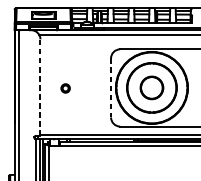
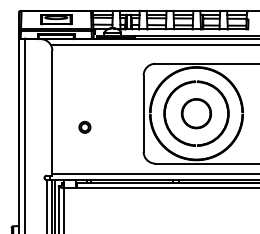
line: (40, 87) -> (52, 112), dashed -> solid
part: (65, 87) -> (84, 126), moved
line: (110, 88) -> (143, 114), dashed -> solid

